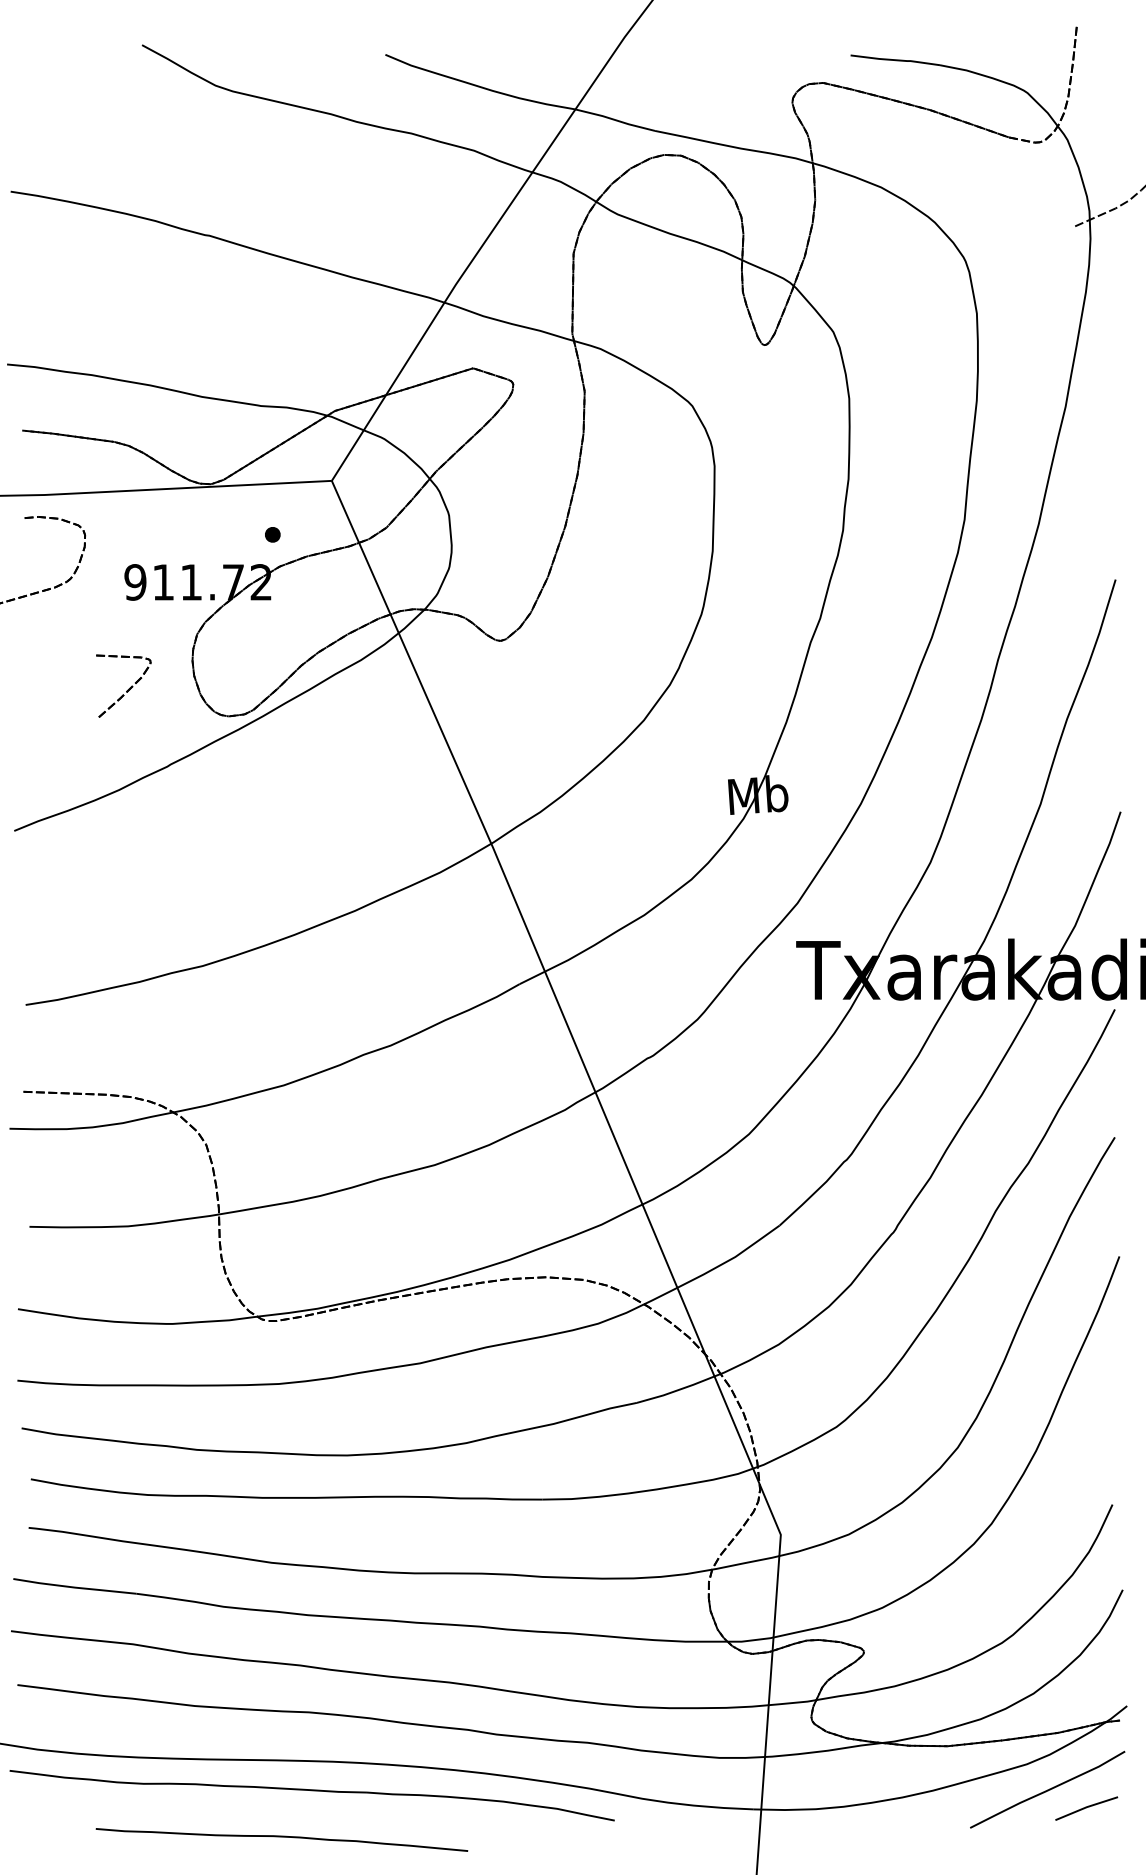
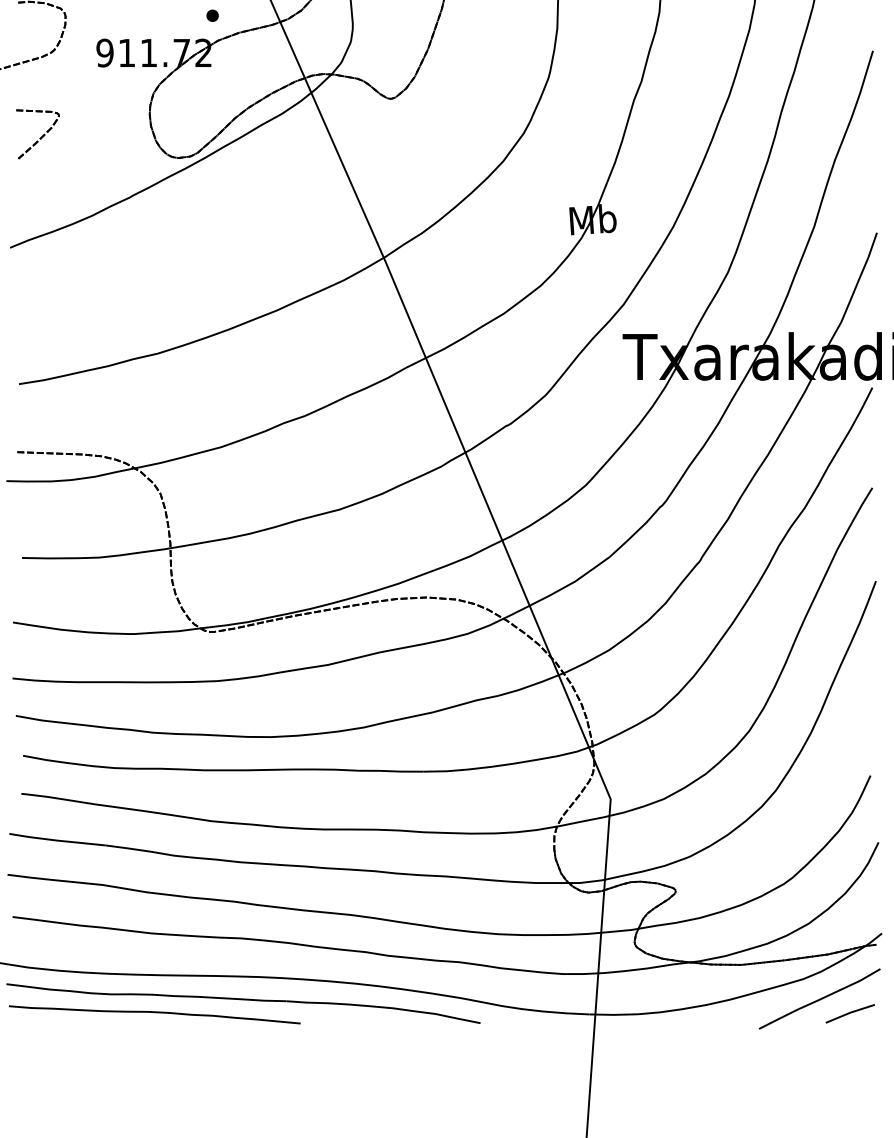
part: (123, 685) -> (37, 133), moved
curve: (281, 1837) -> (154, 1012), moved

